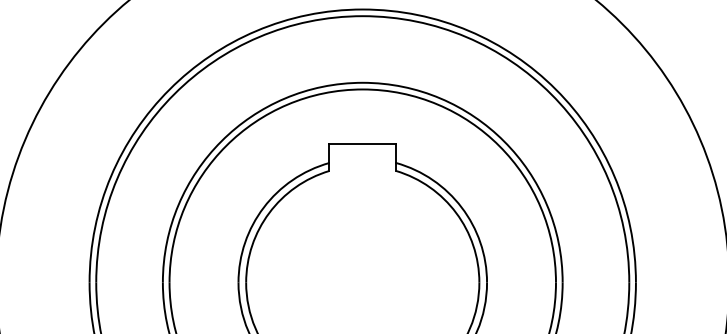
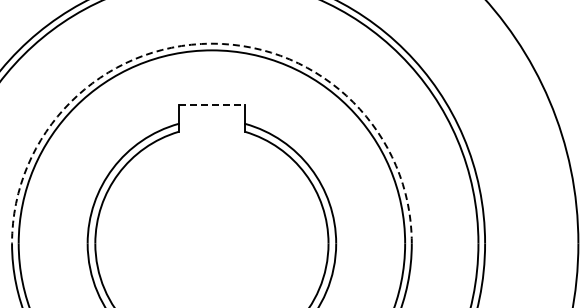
arc: (362, 82) -> (211, 43), solid -> dashed
line: (363, 144) -> (212, 105), solid -> dashed

